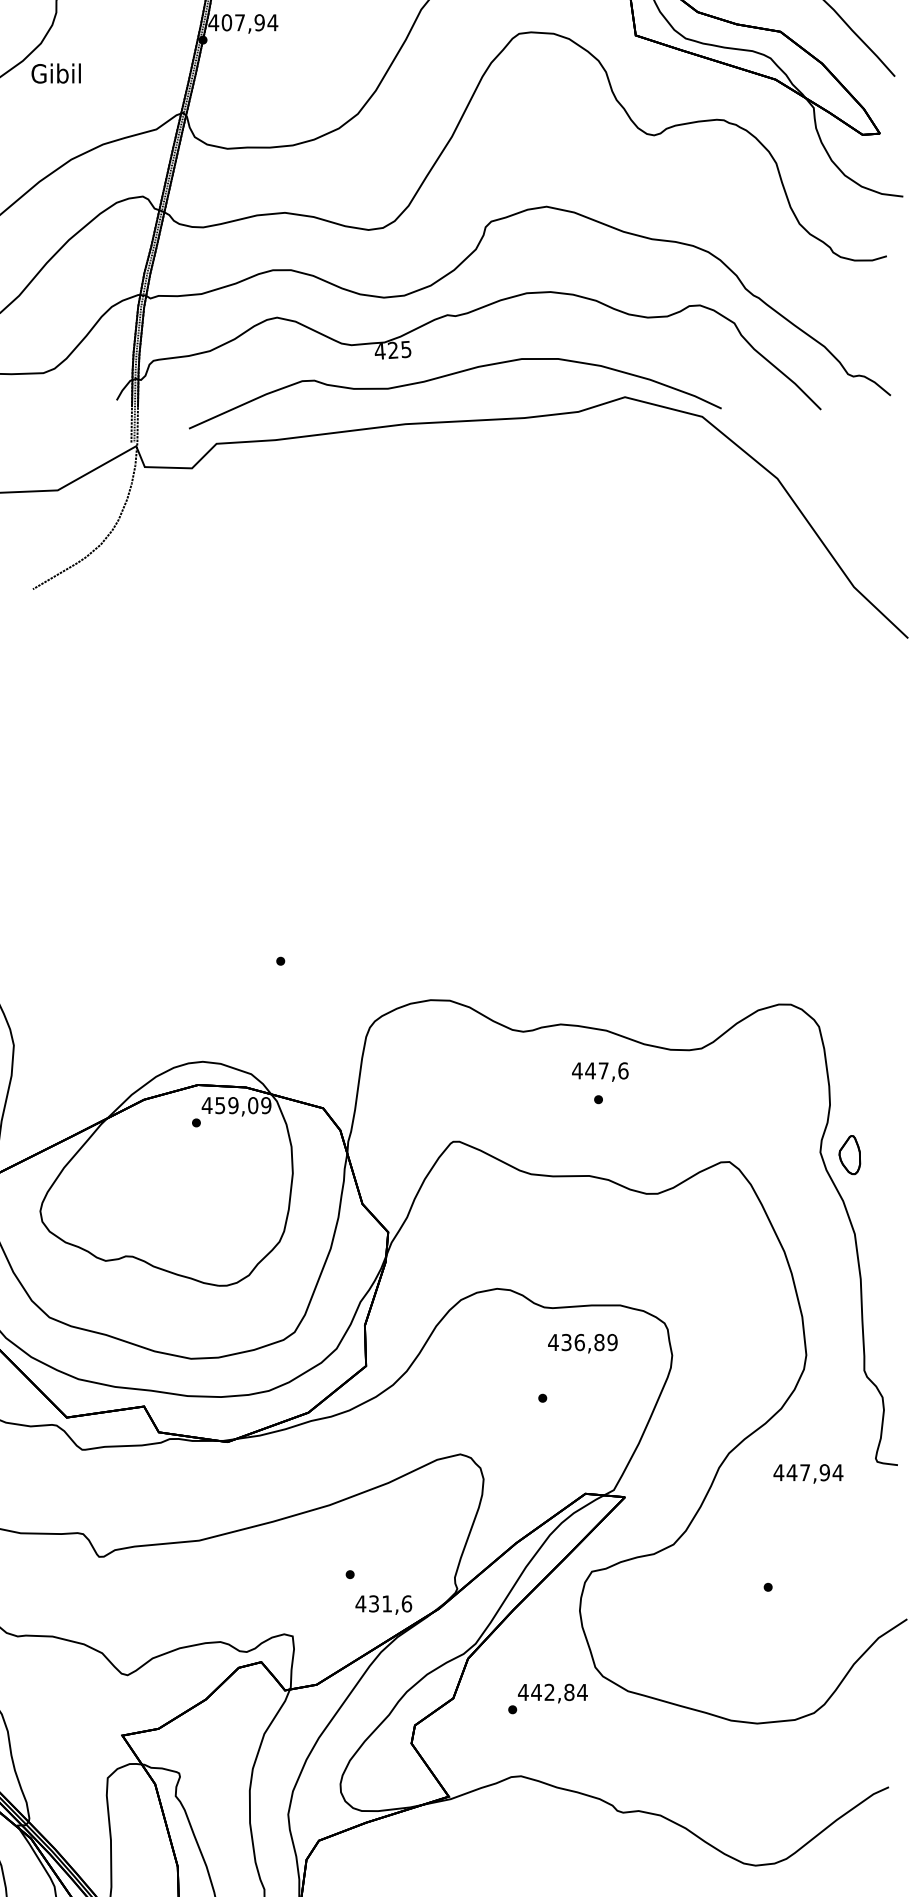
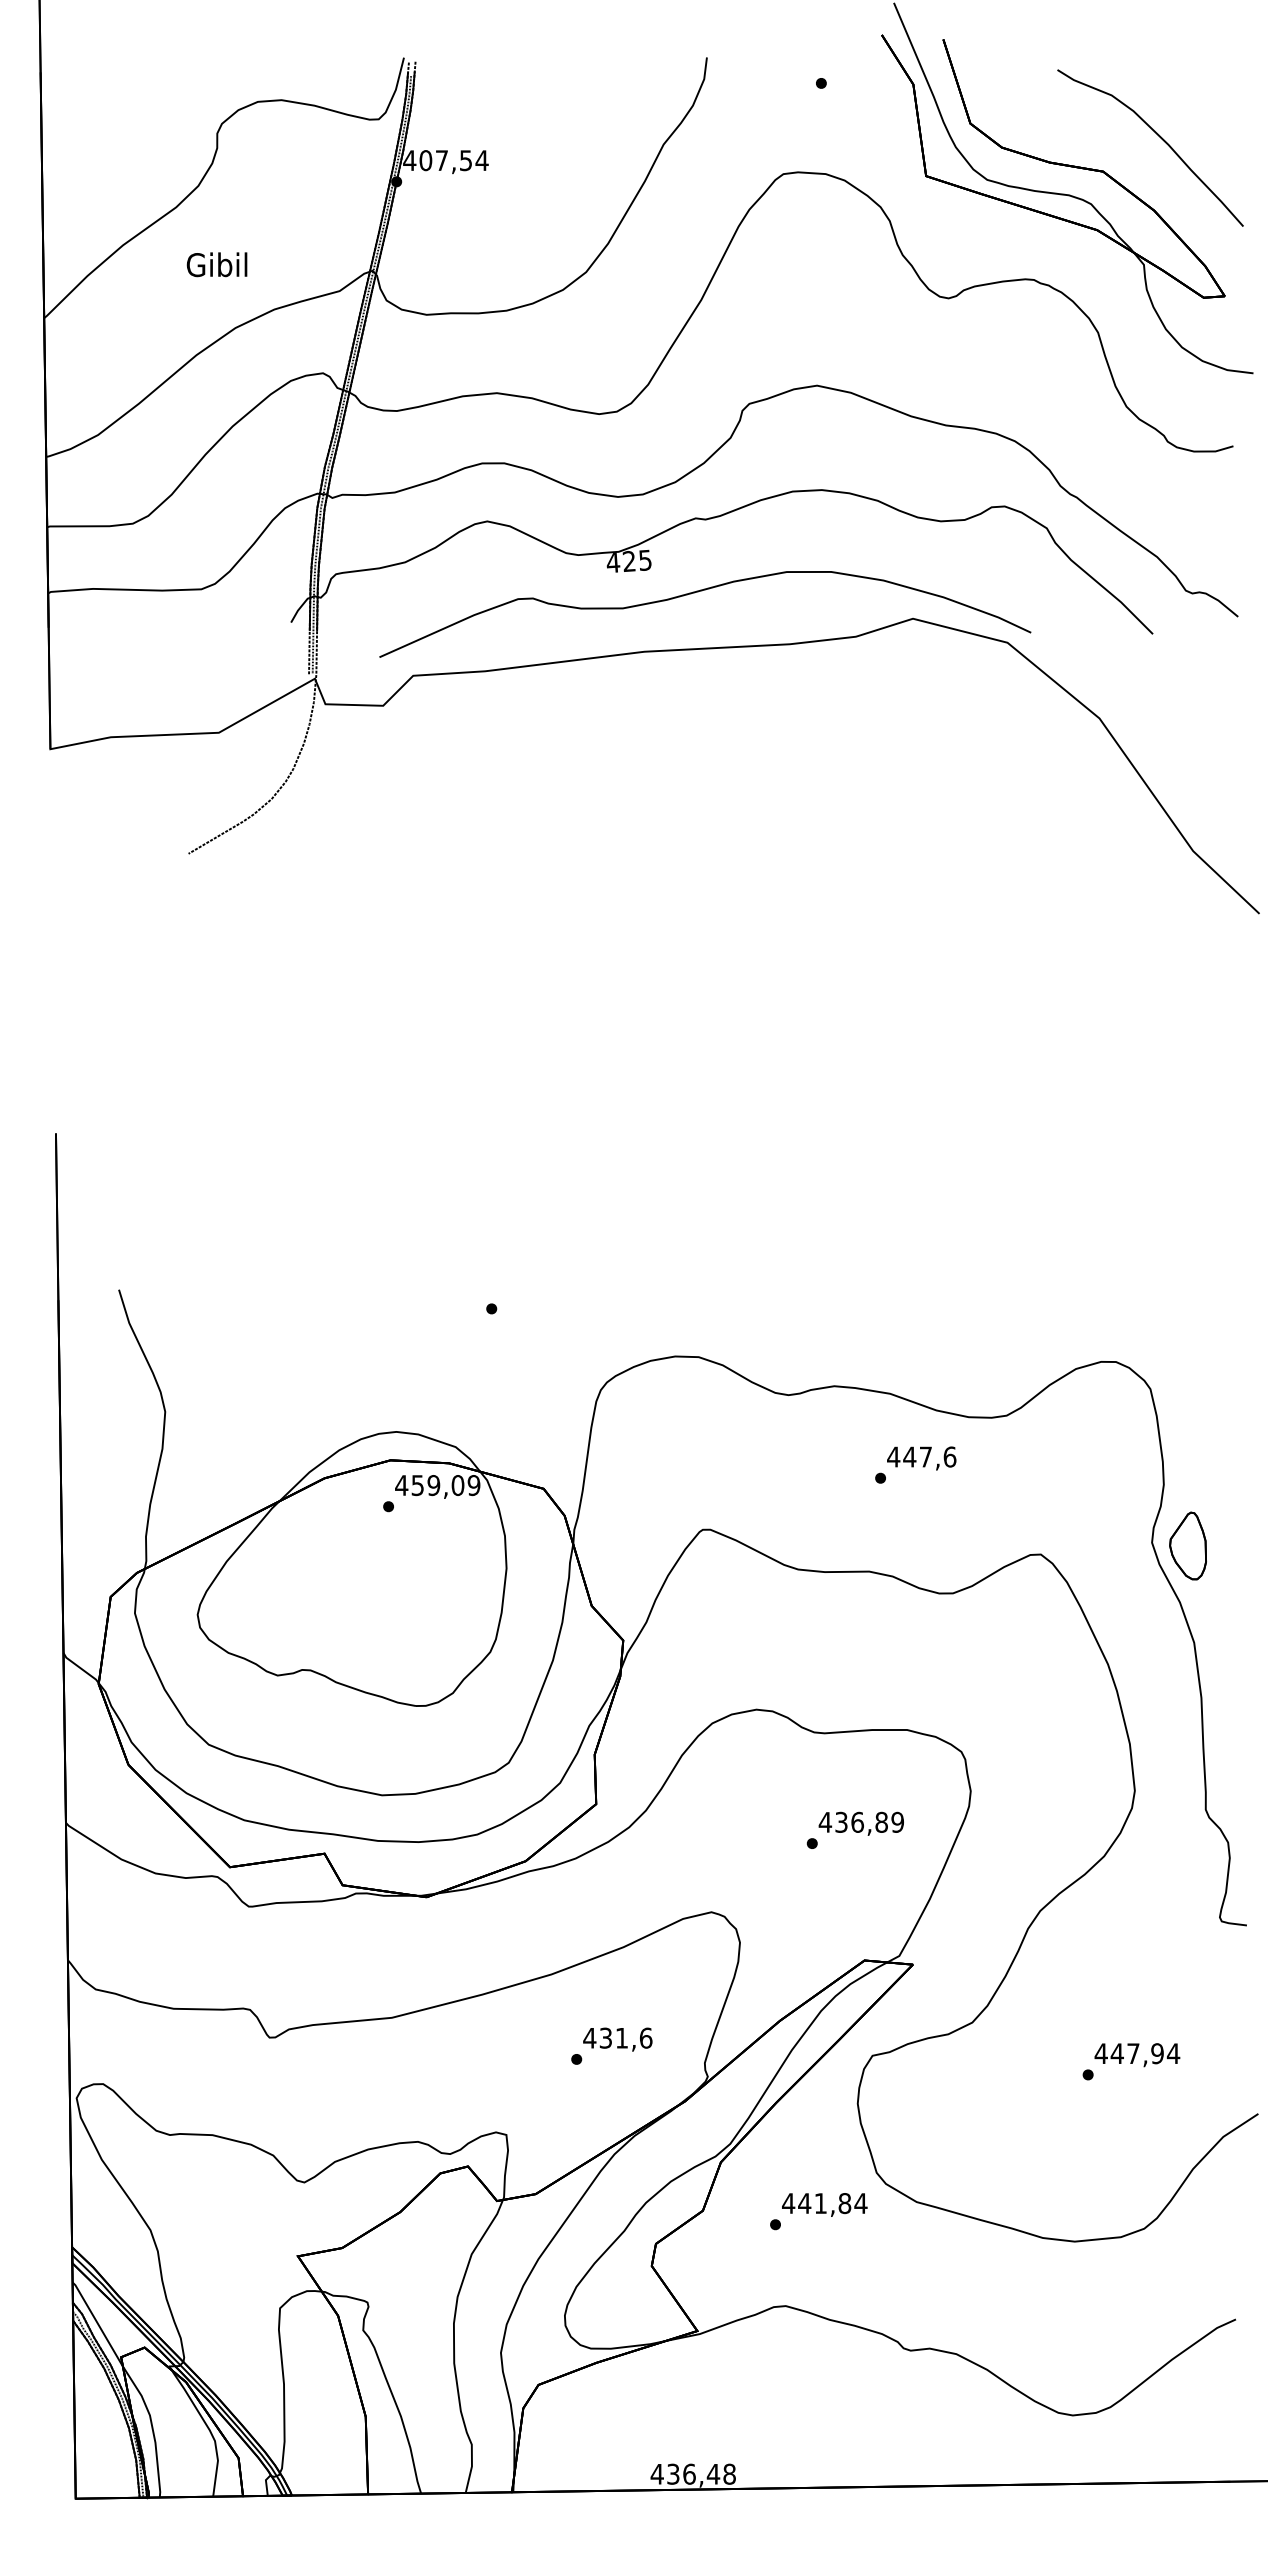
text: (259, 22) -> (465, 160), 407,94 -> 407,54
text: (55, 73) -> (216, 264), moved
text: (600, 1072) -> (921, 1458), moved
part: (849, 1154) -> (1187, 1545), size x1.43
text: (582, 1343) -> (860, 1823), moved
text: (808, 1474) -> (1137, 2055), moved
text: (383, 1604) -> (617, 2039), moved
text: (549, 1692) -> (820, 2203), 442,84 -> 441,84

